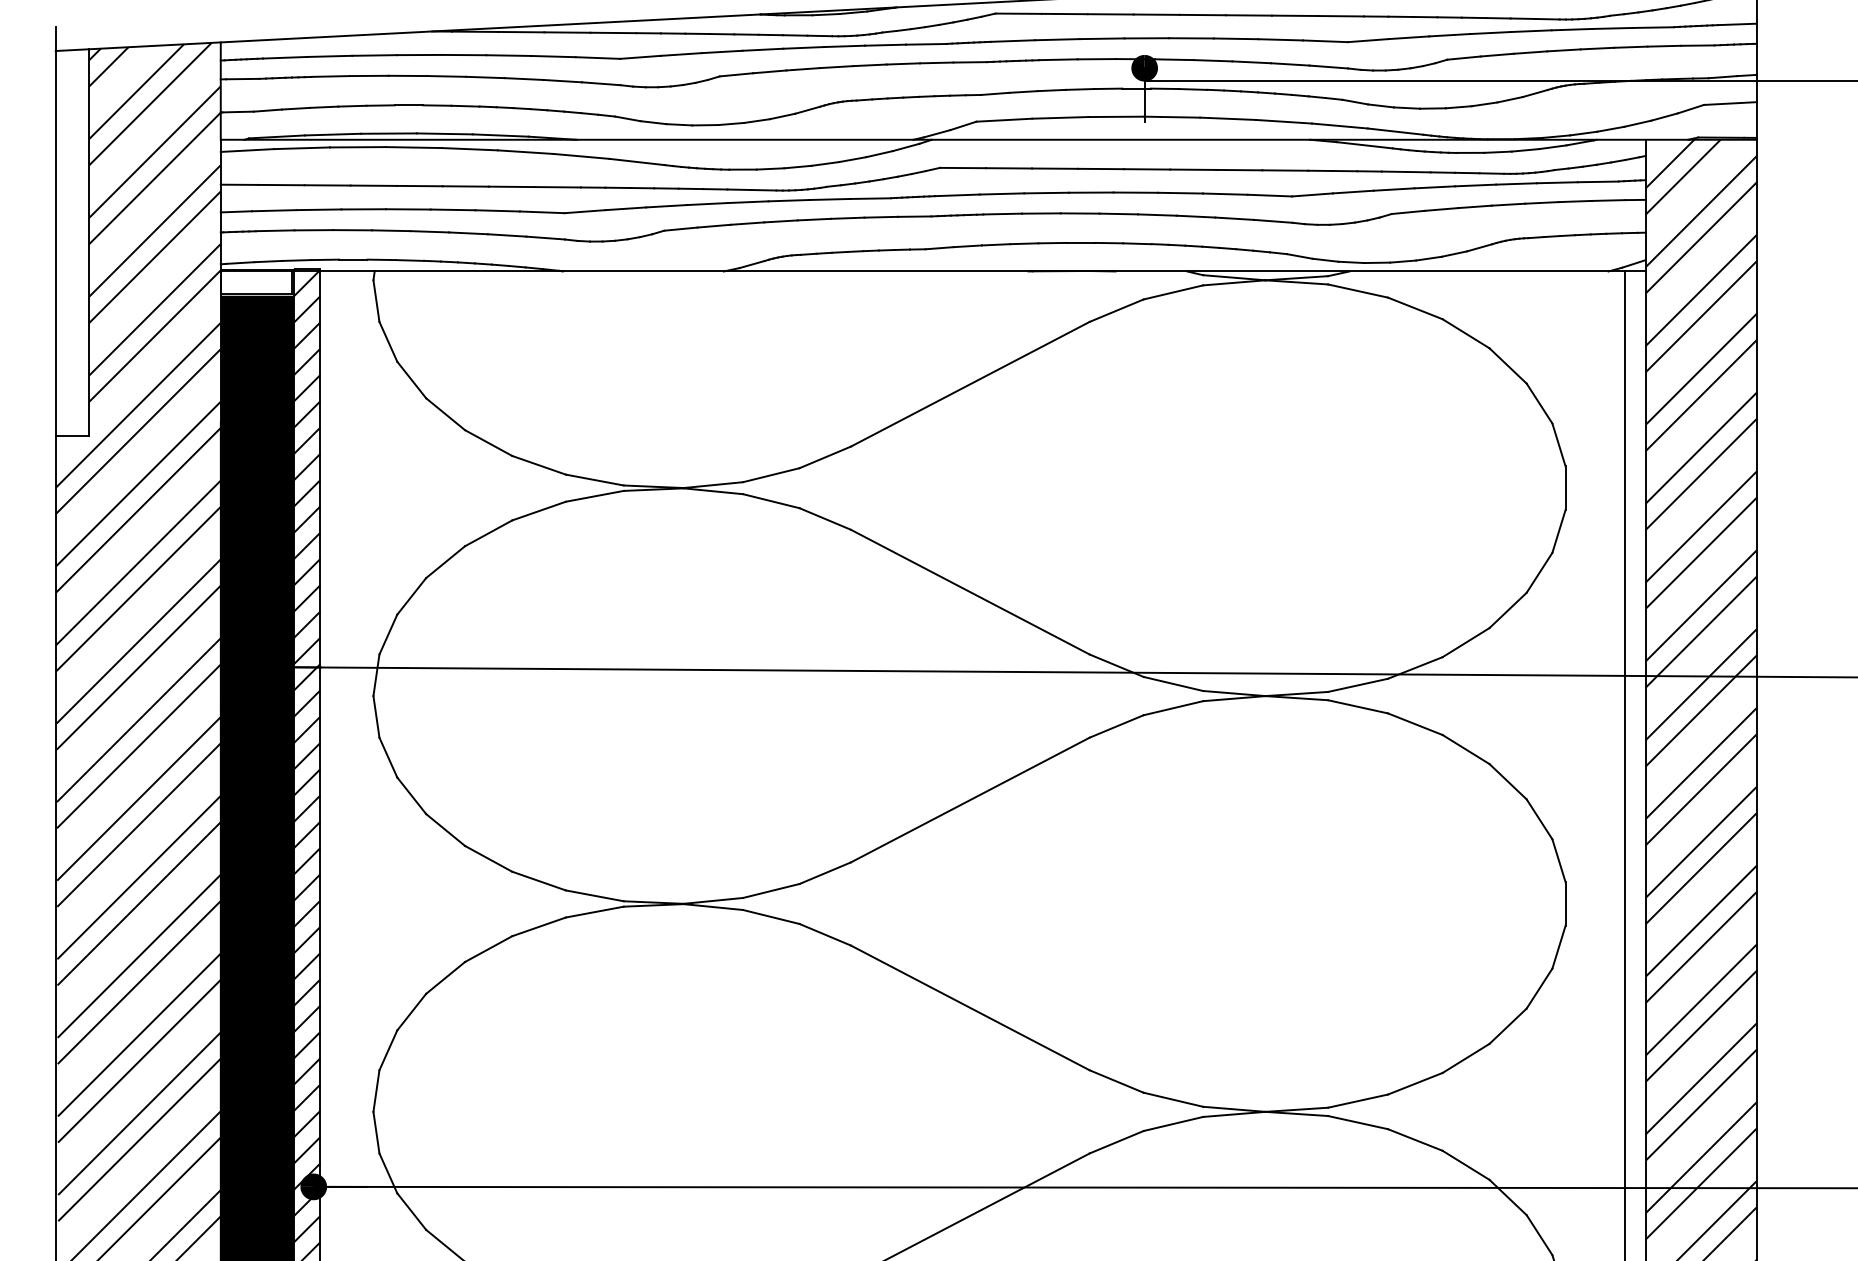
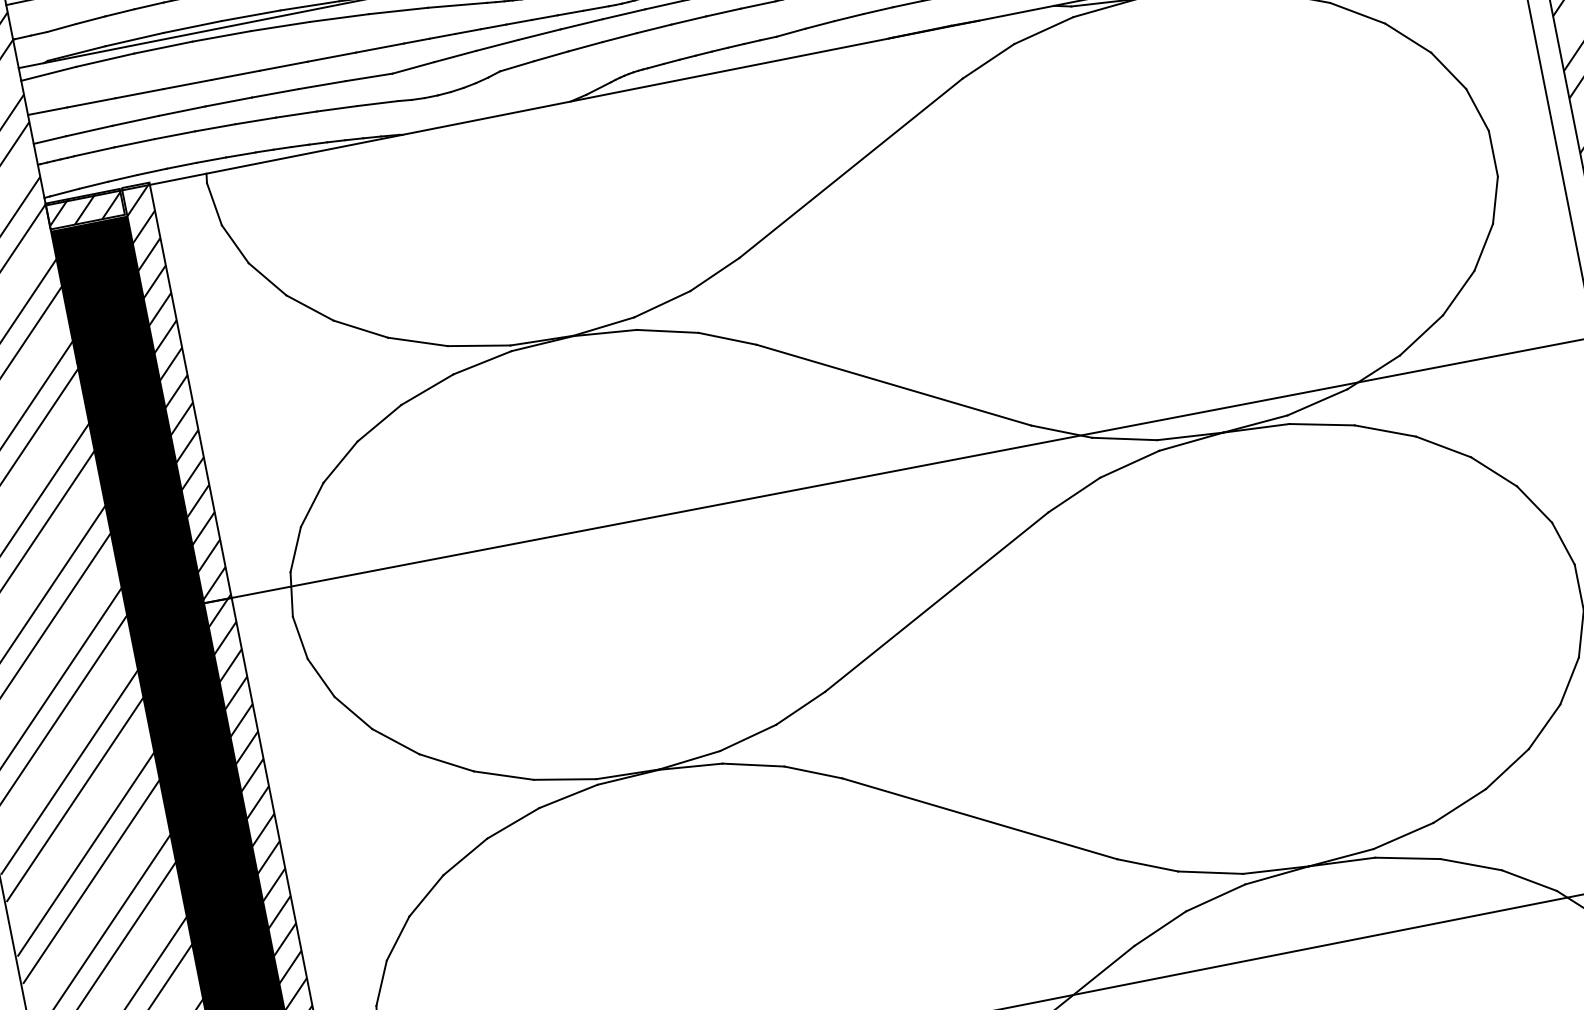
hatch: (255, 281) -> (84, 208), added

